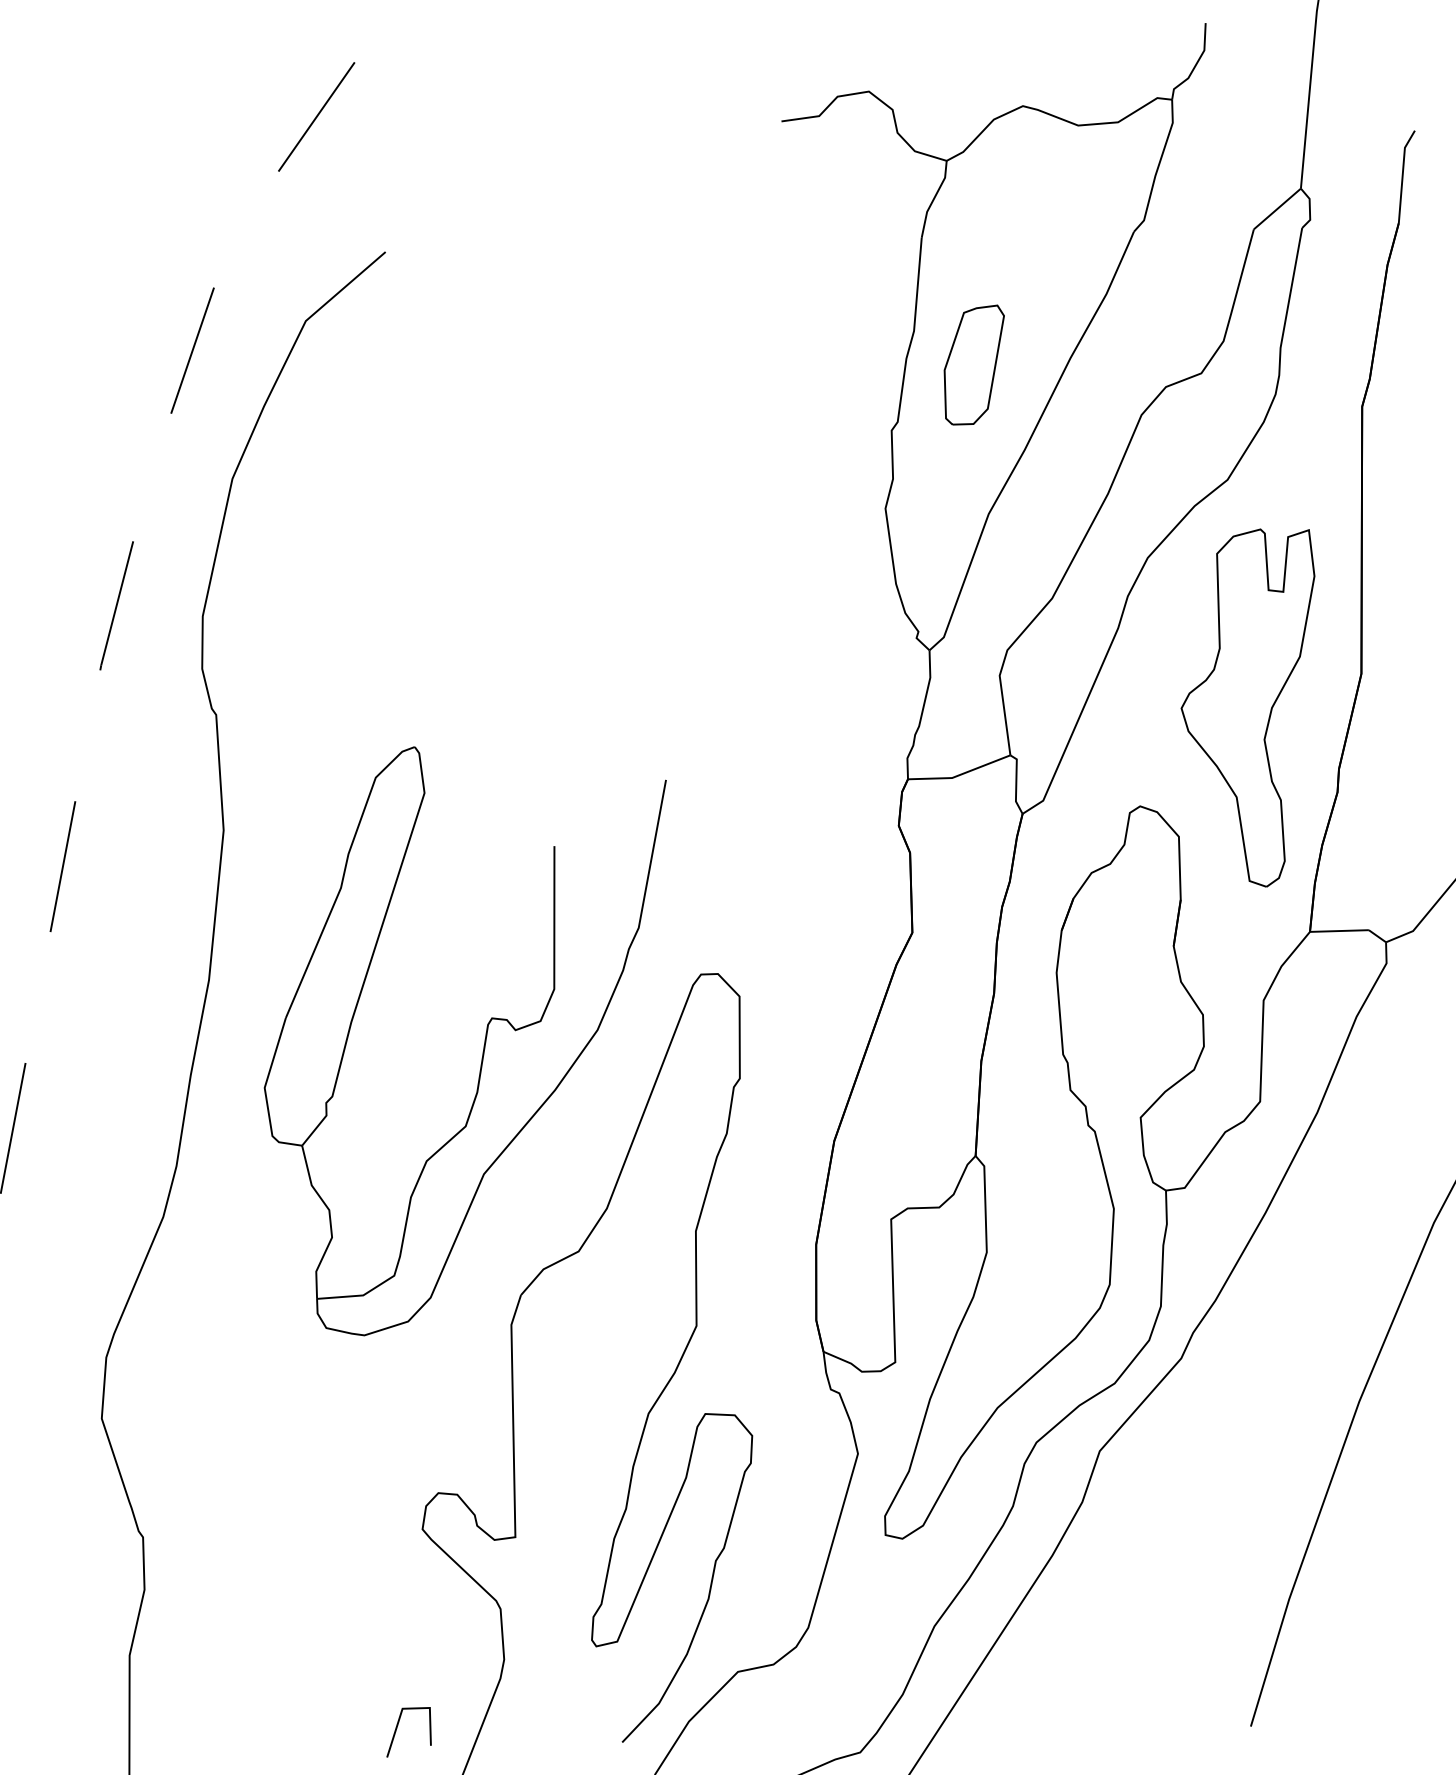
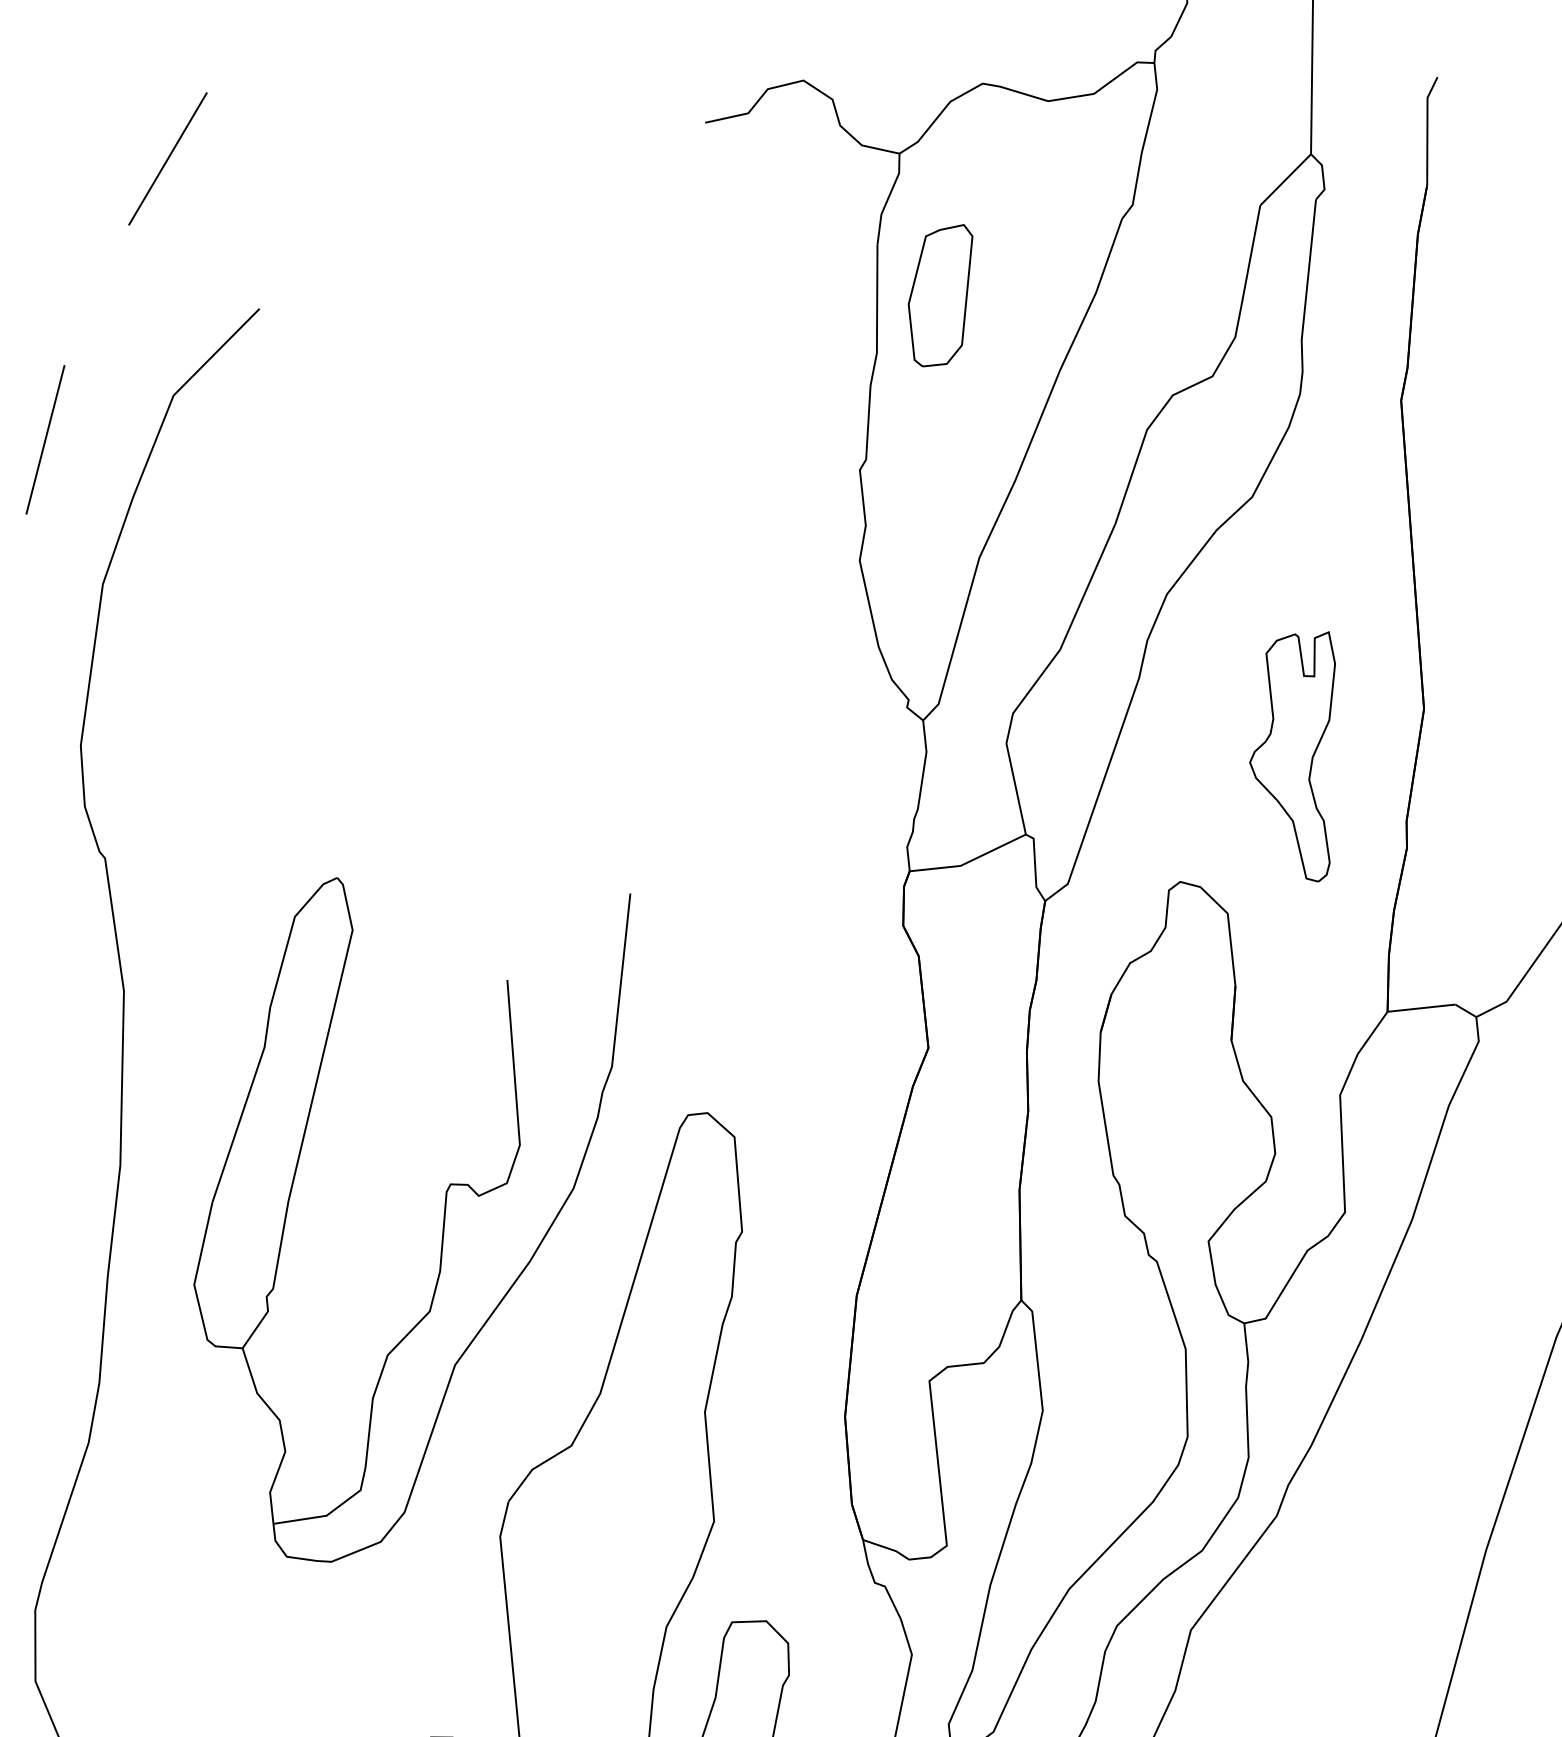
part: (973, 364) -> (941, 295), moved
part: (1247, 707) -> (1295, 758), size x0.6

